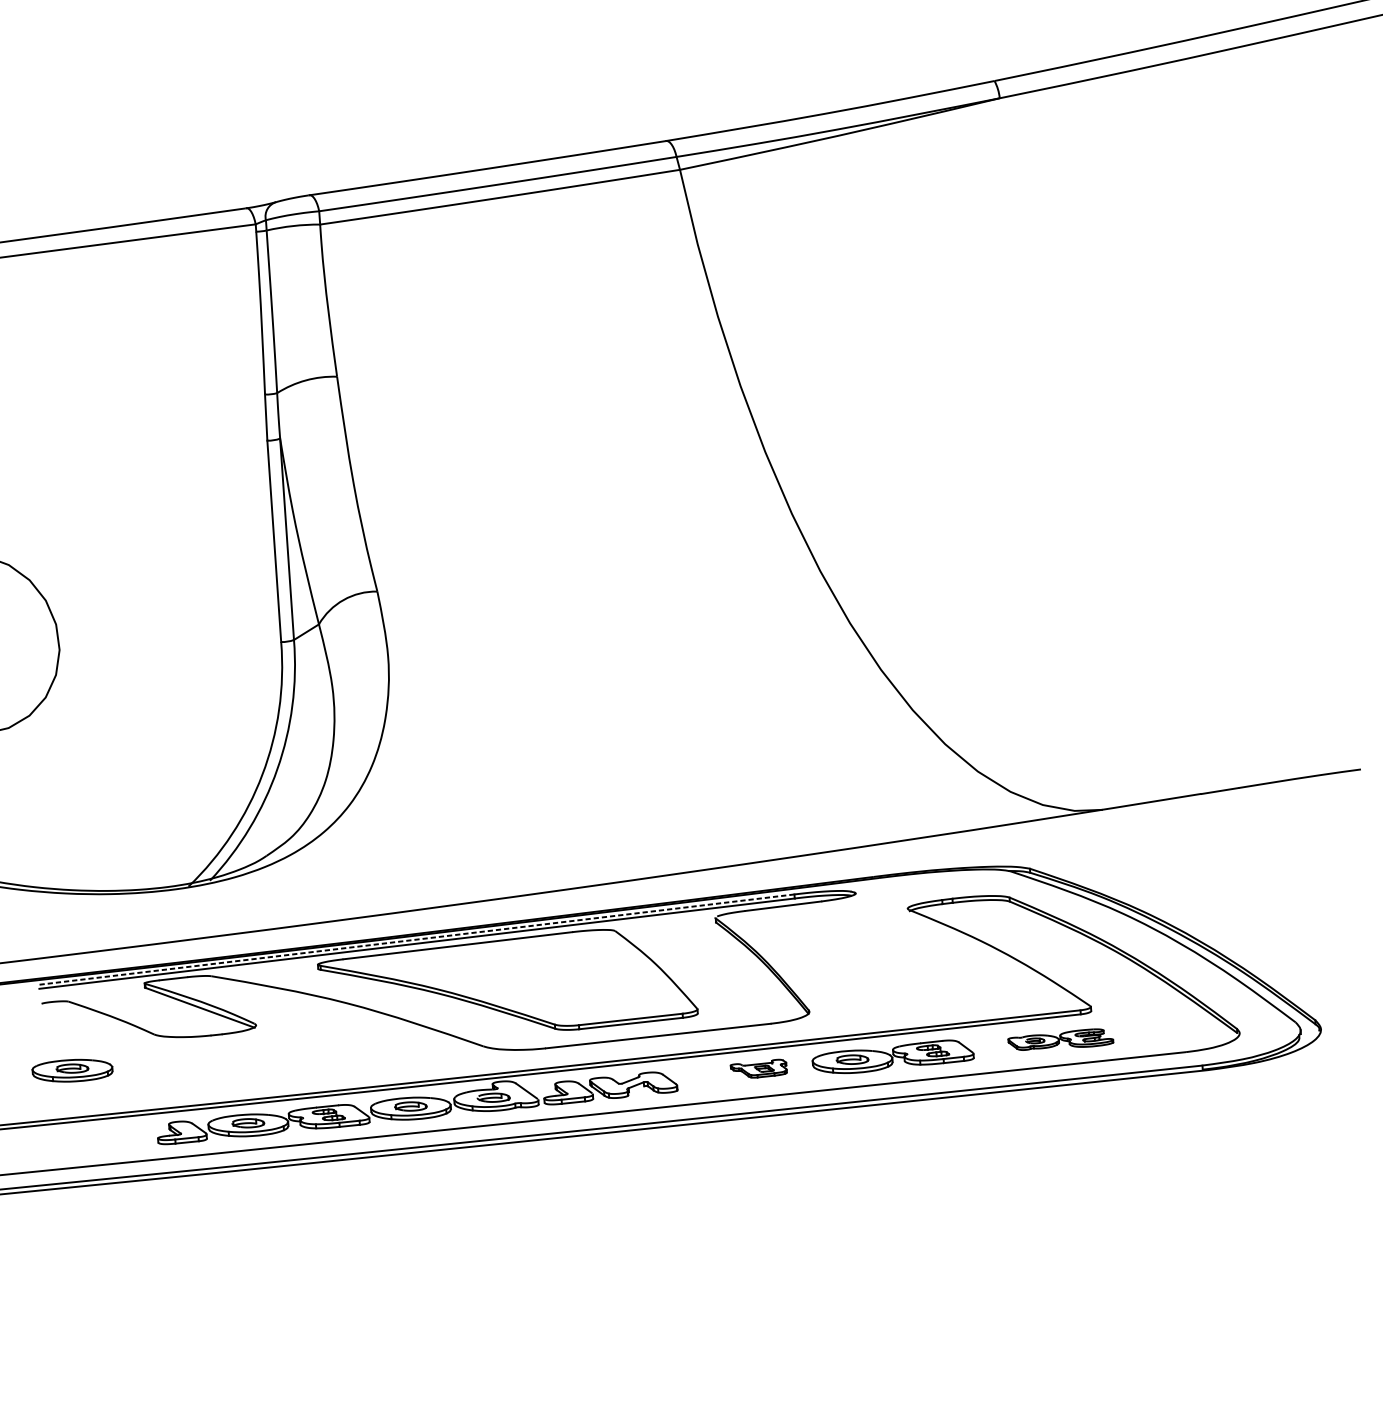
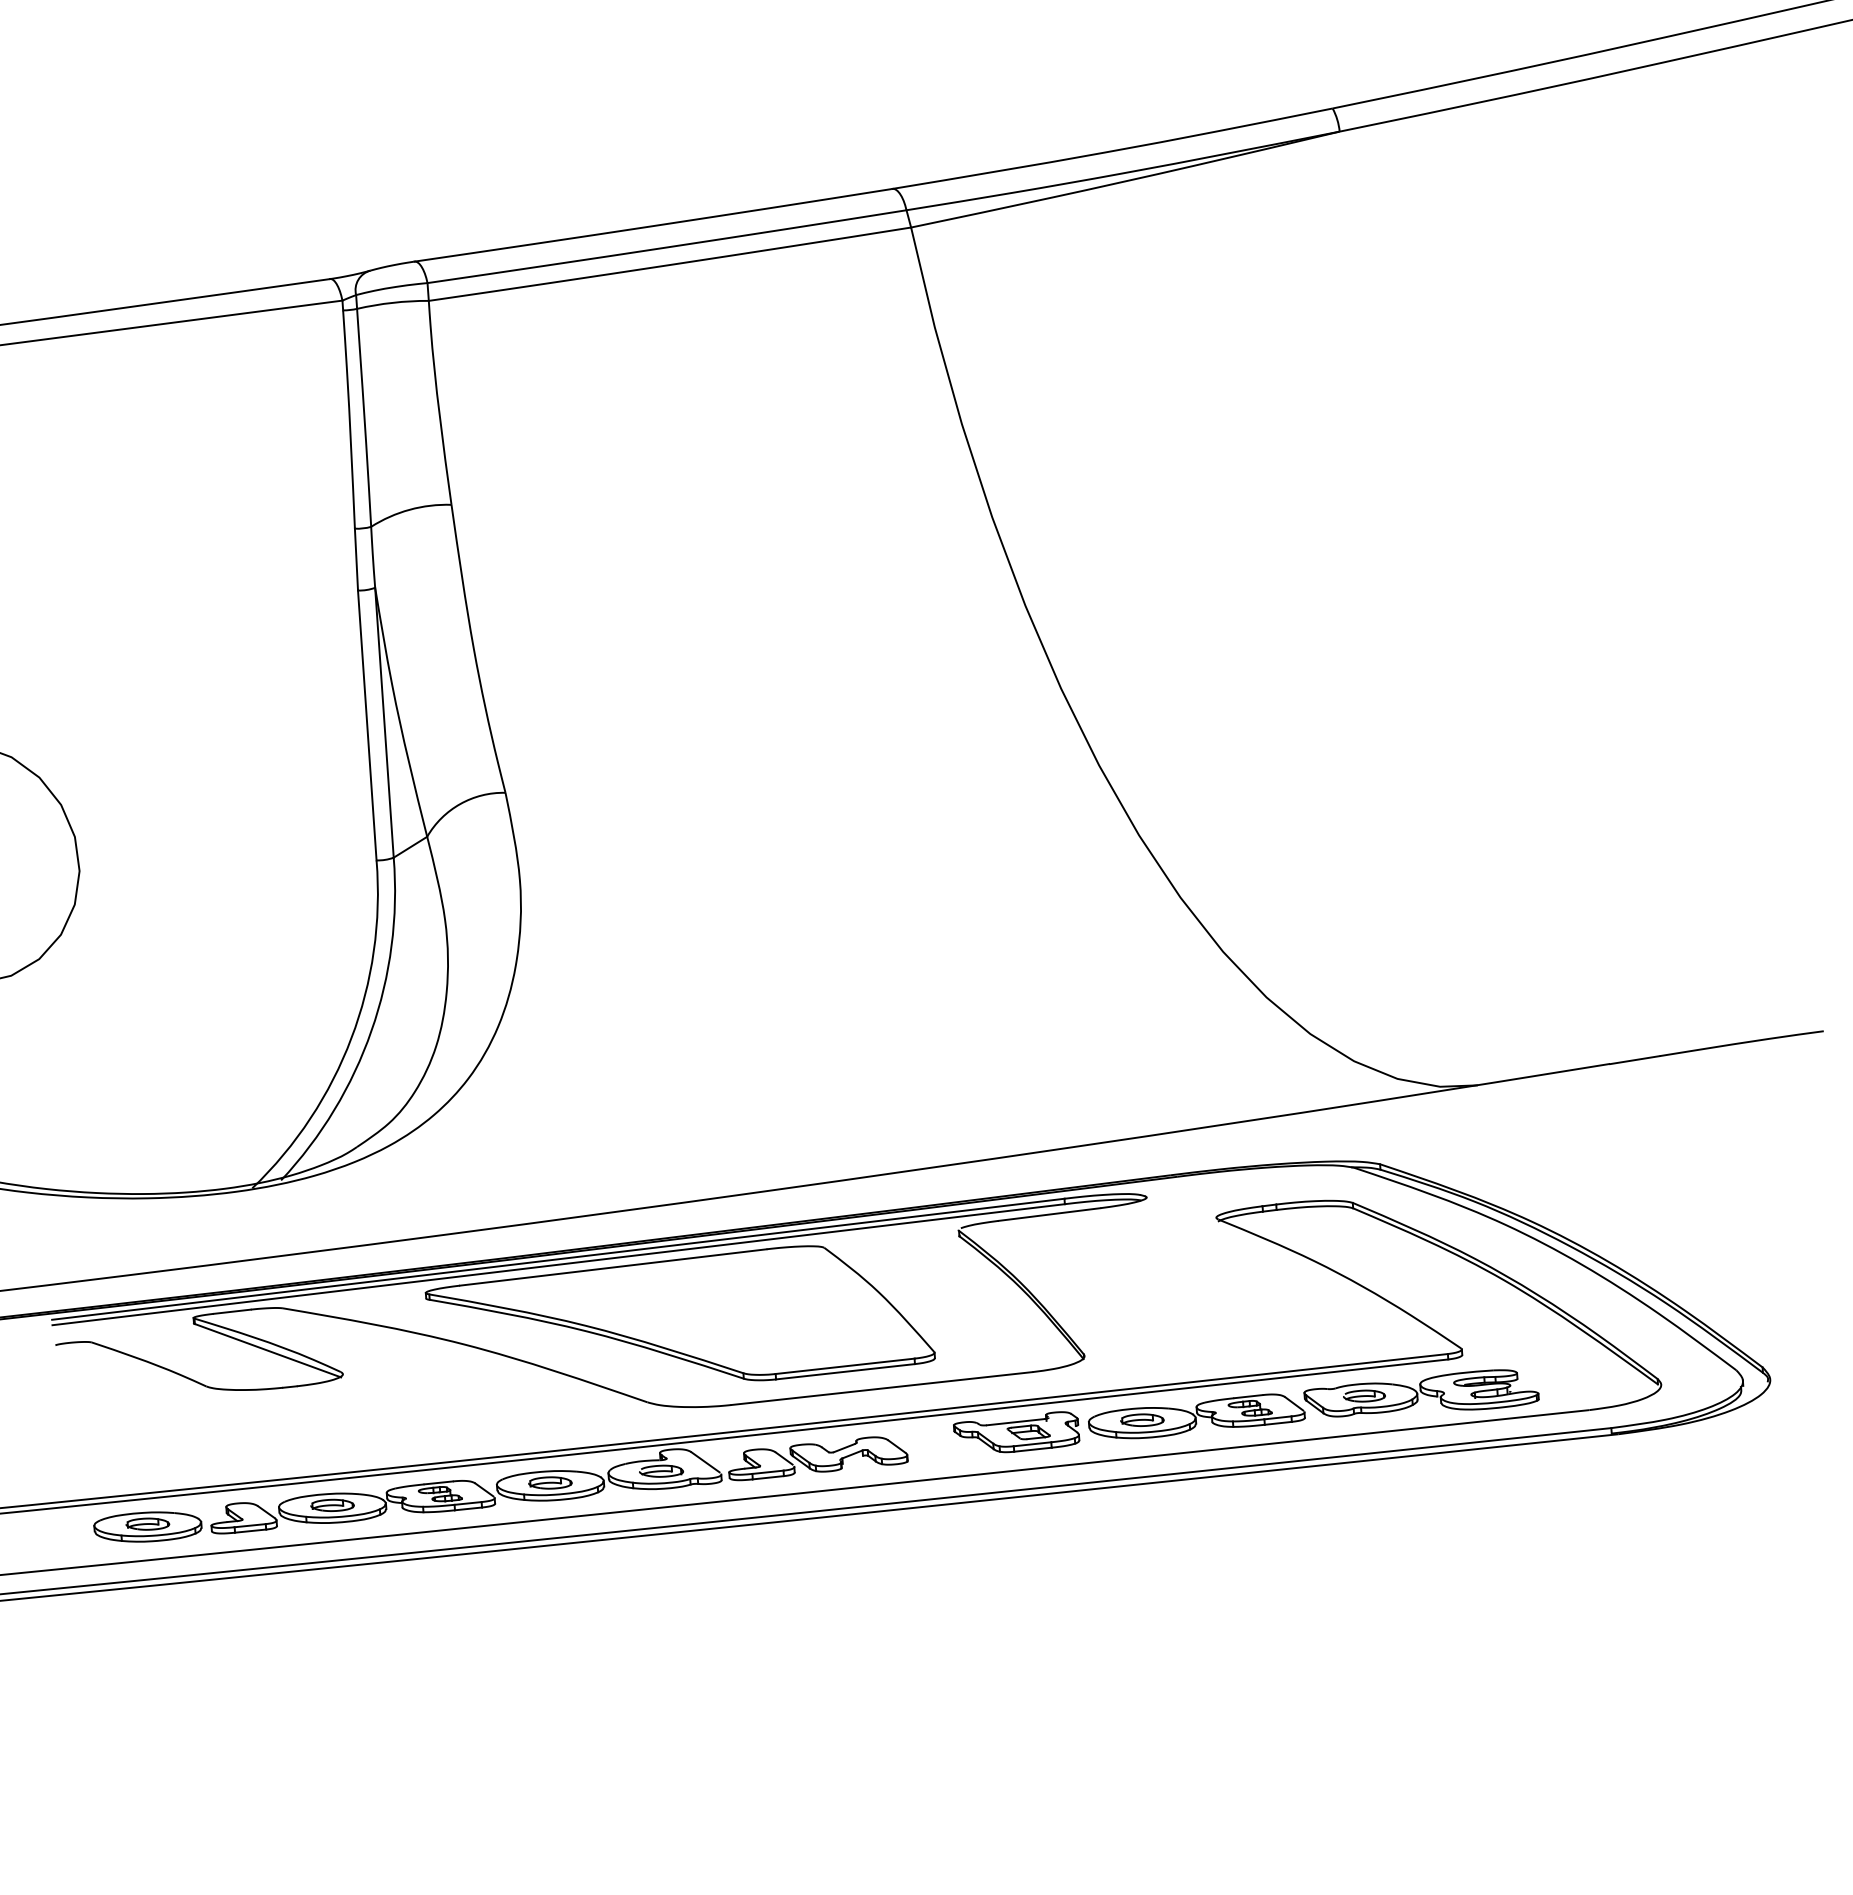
line: (416, 939) -> (558, 1259), dashed -> solid
part: (1060, 1039) -> (1421, 1393), size x1.67
part: (758, 1068) -> (1016, 1432), size x1.67
part: (72, 1070) -> (147, 1526), moved

